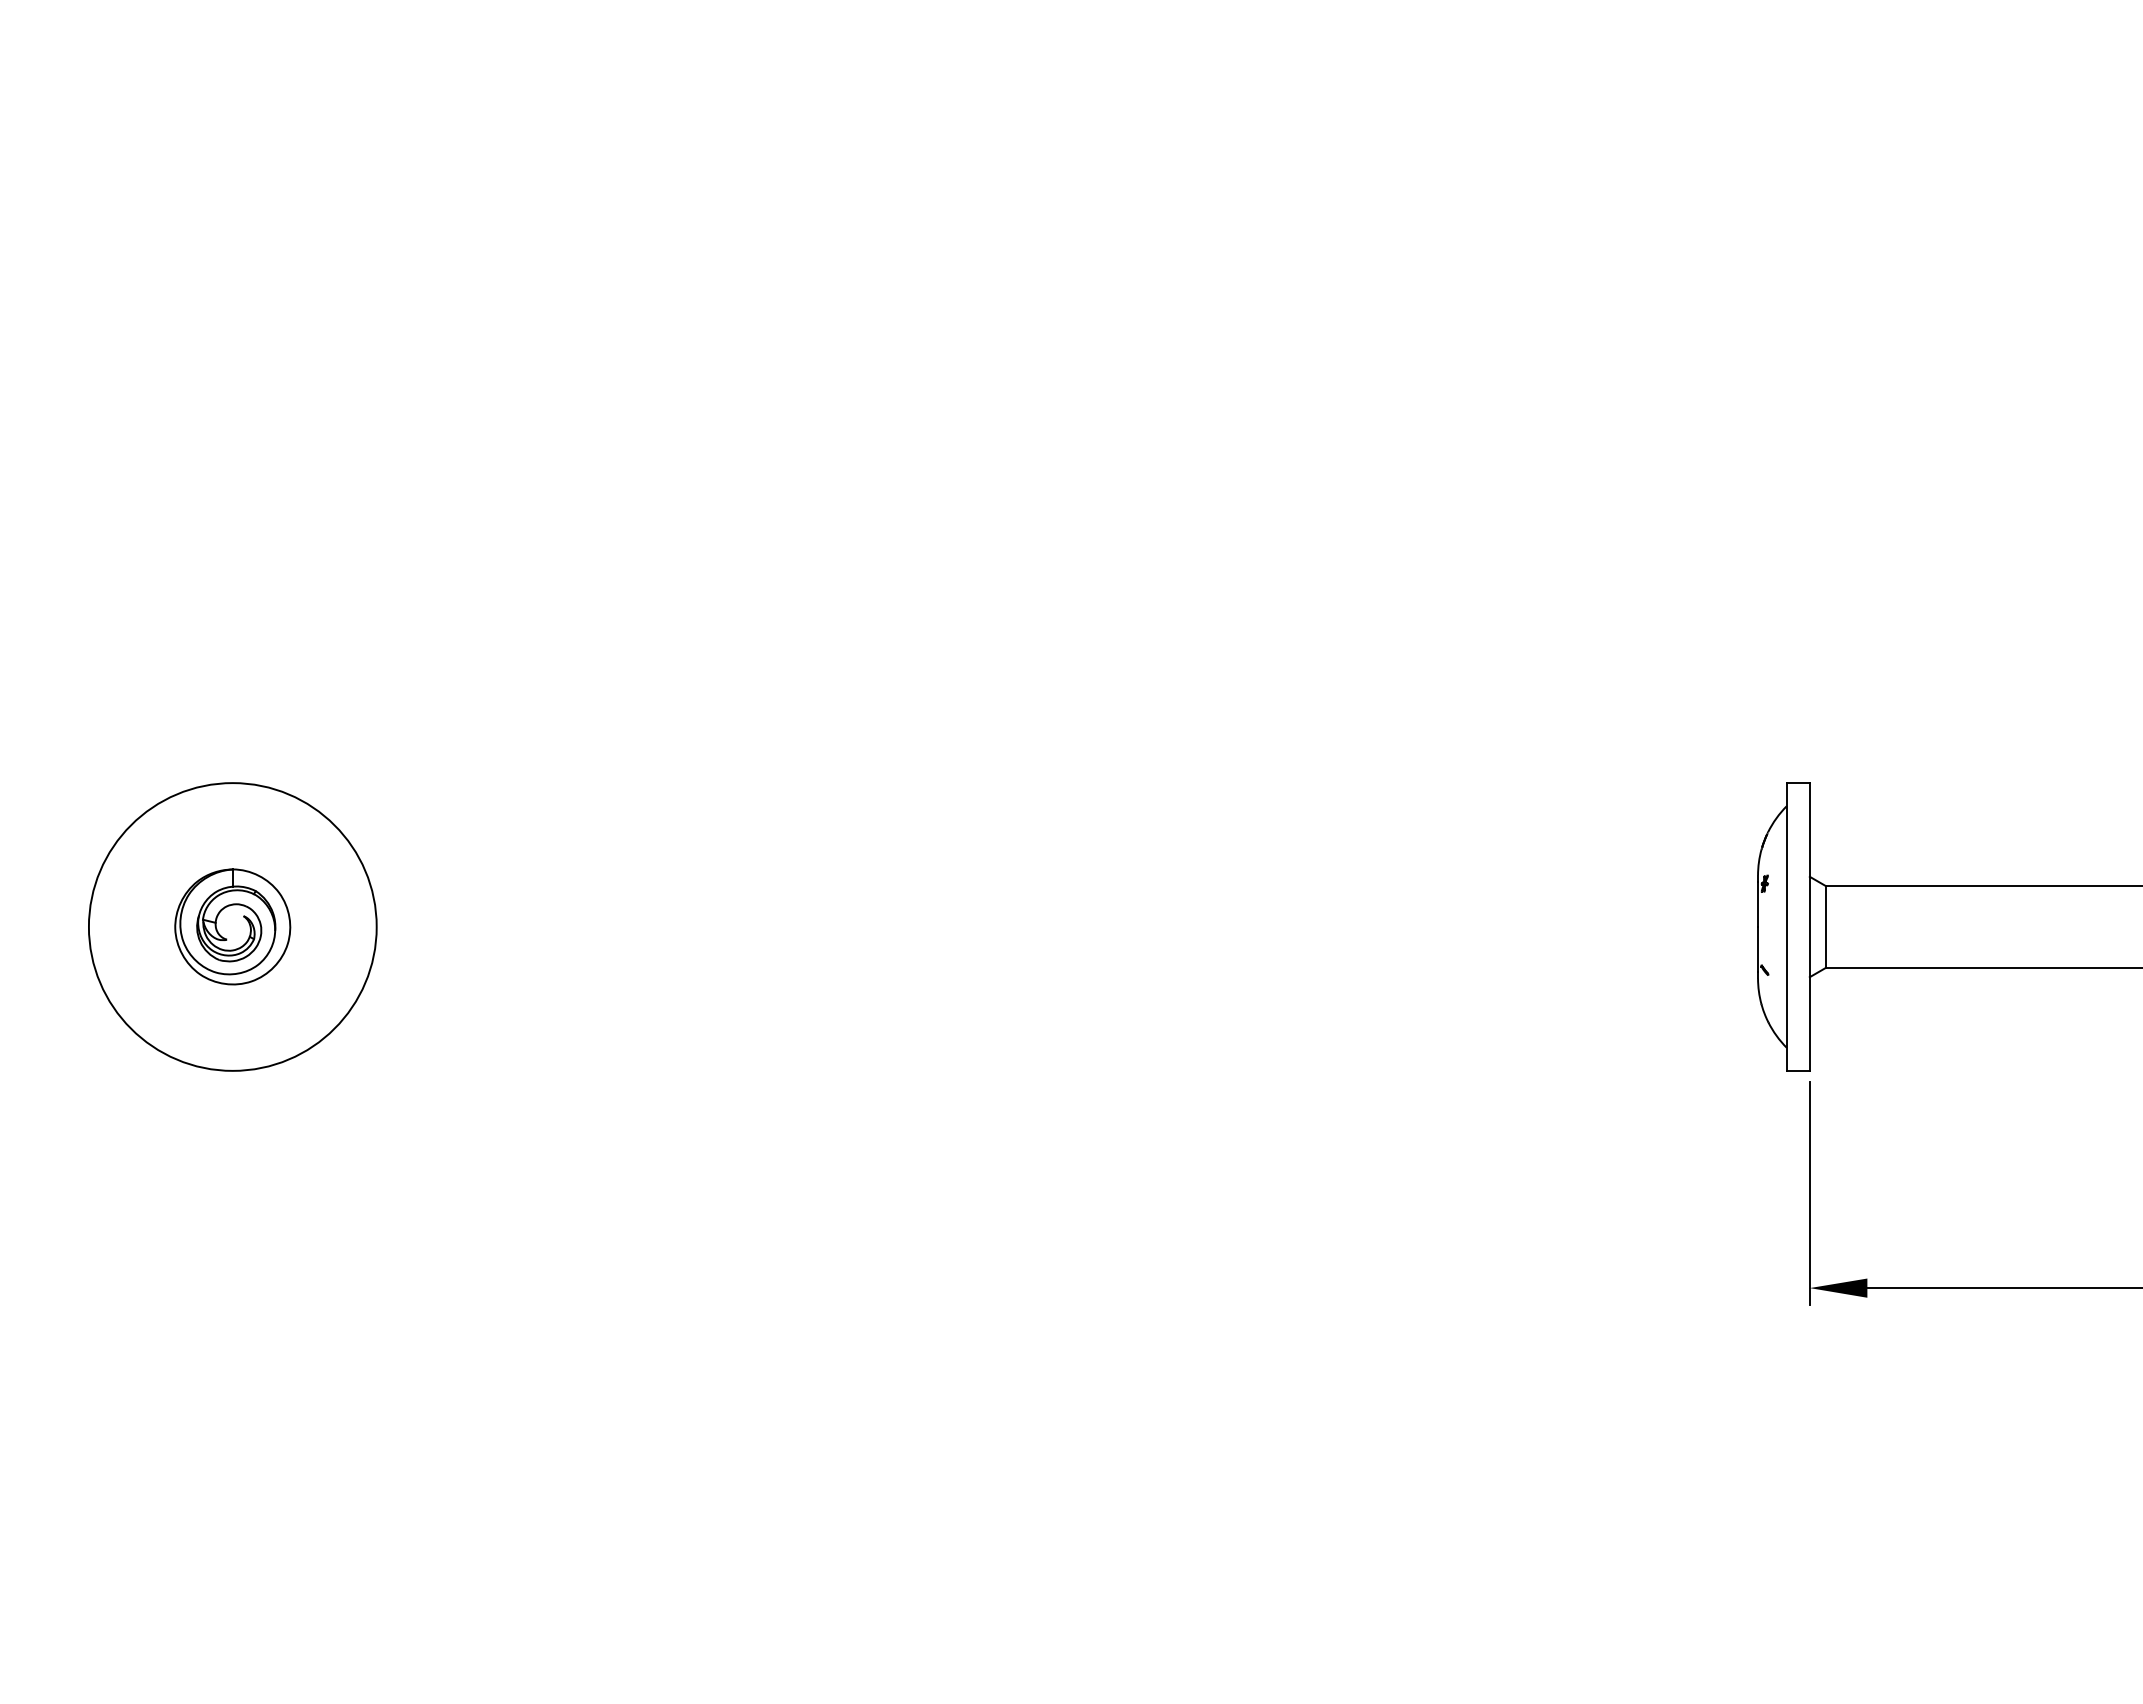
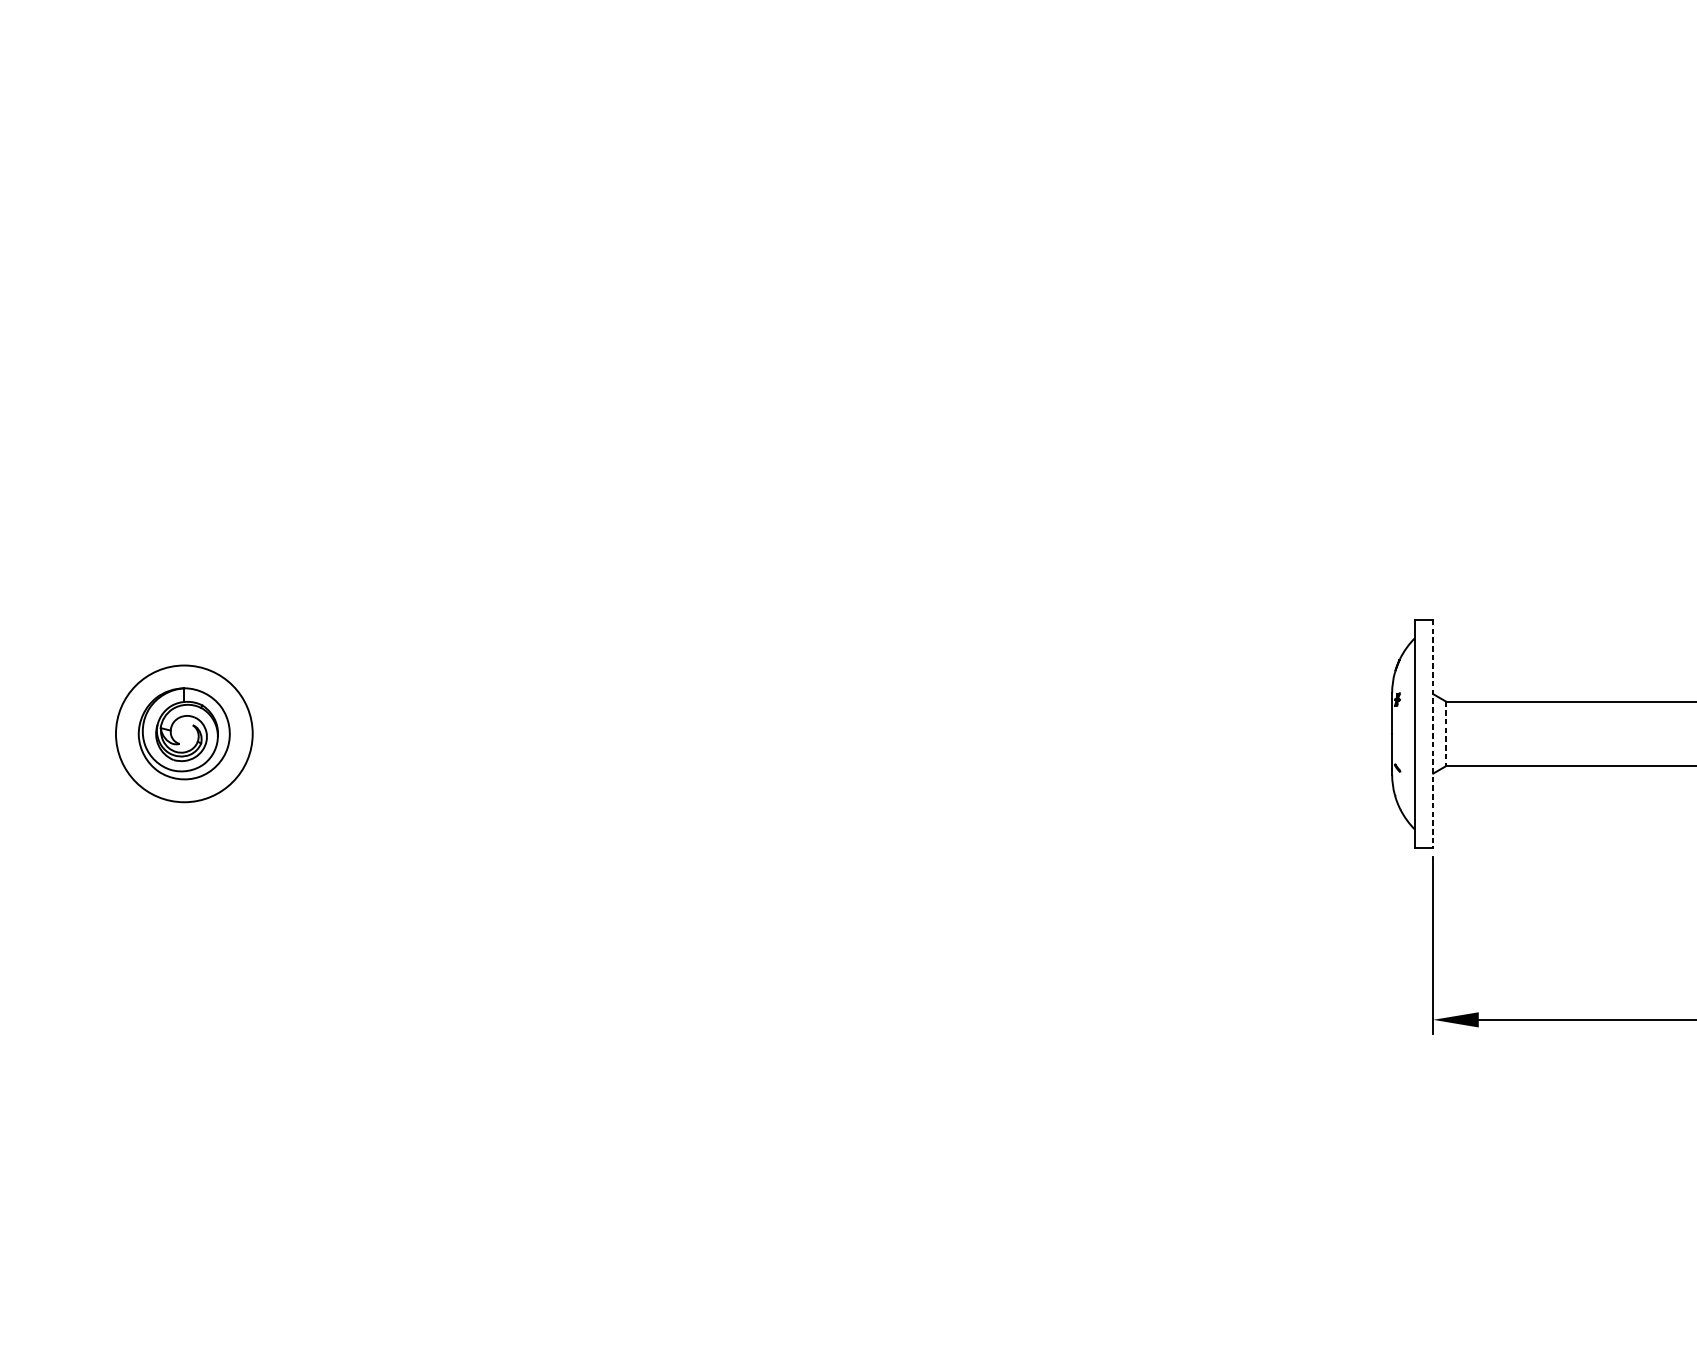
circle: (232, 926) -> (184, 733), size x0.6
line: (1809, 926) -> (1432, 733), solid -> dashed
line: (1825, 926) -> (1445, 733), solid -> dashed

